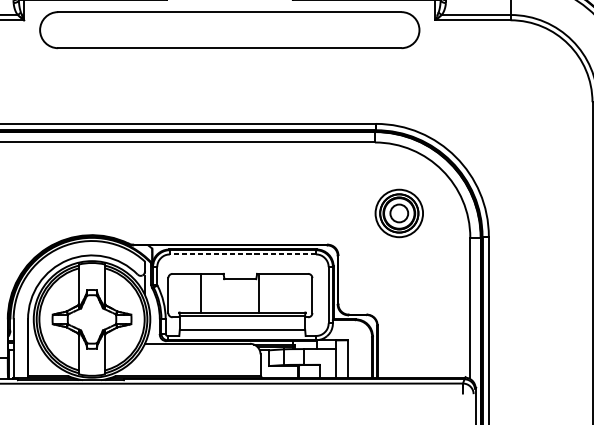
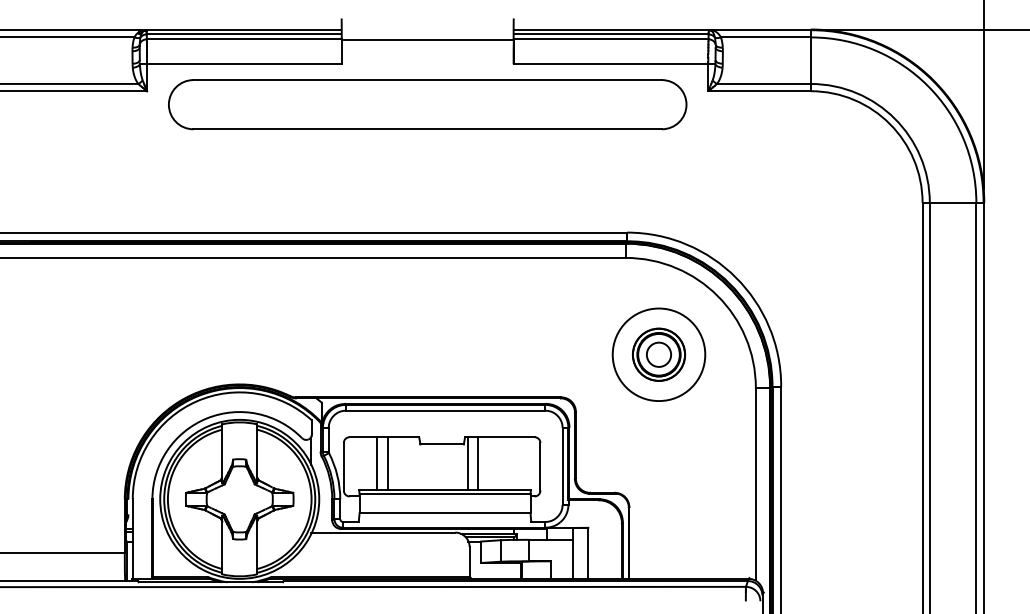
circle: (398, 213) -> (658, 354), size x1.43
line: (242, 254) -> (445, 410), dashed -> solid
line: (193, 293) -> (377, 463), added
line: (267, 293) -> (478, 463), added

